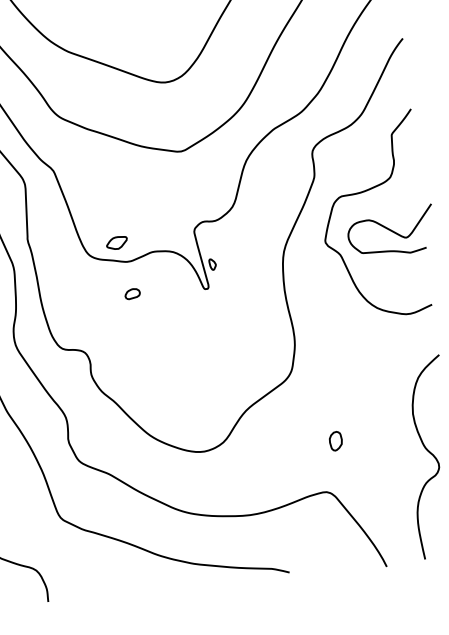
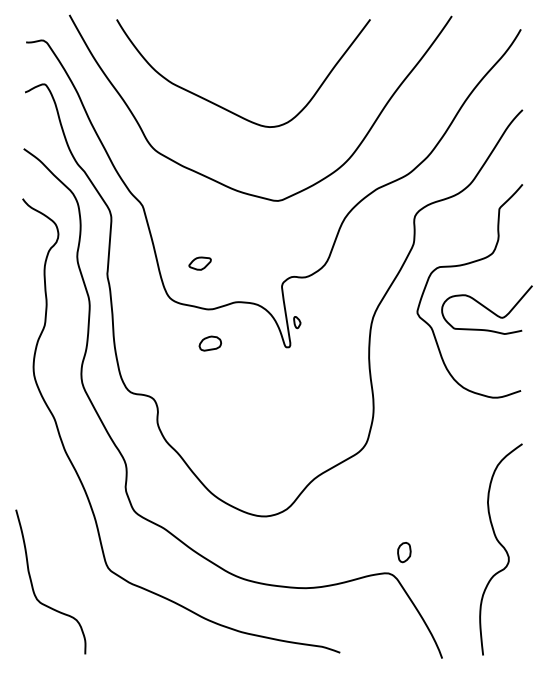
part: (116, 243) -> (199, 263), moved
part: (131, 293) -> (209, 343), size x1.4
part: (336, 441) -> (404, 552), moved

